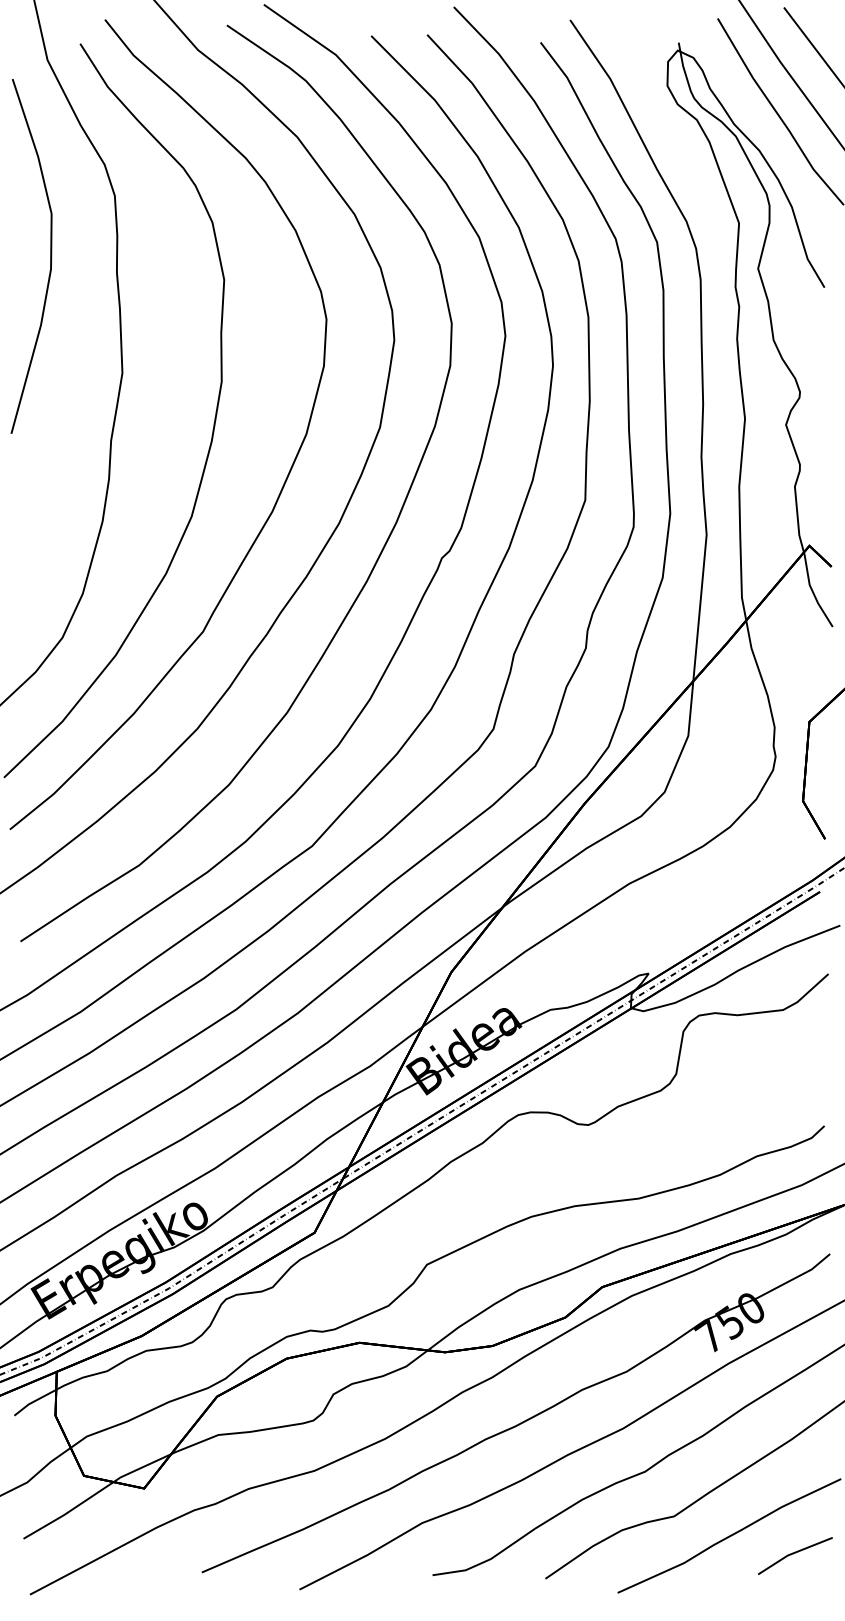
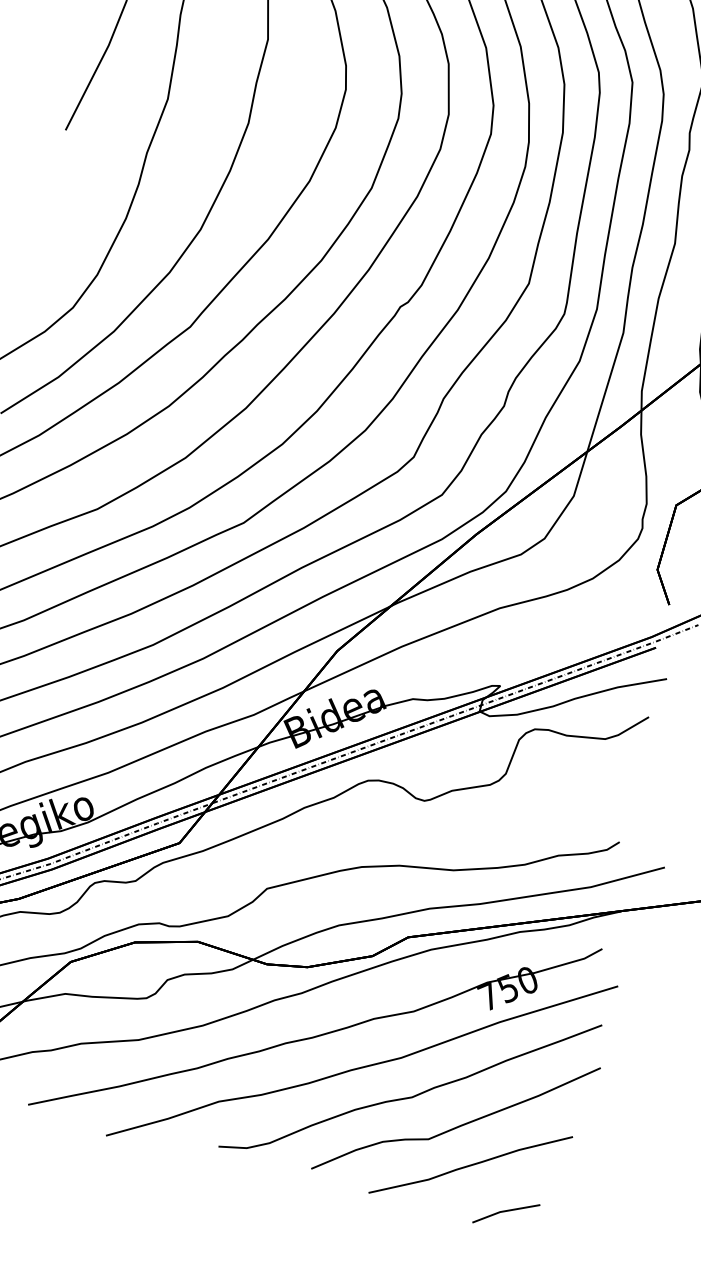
line: (795, 1553) -> (506, 1211), moved

